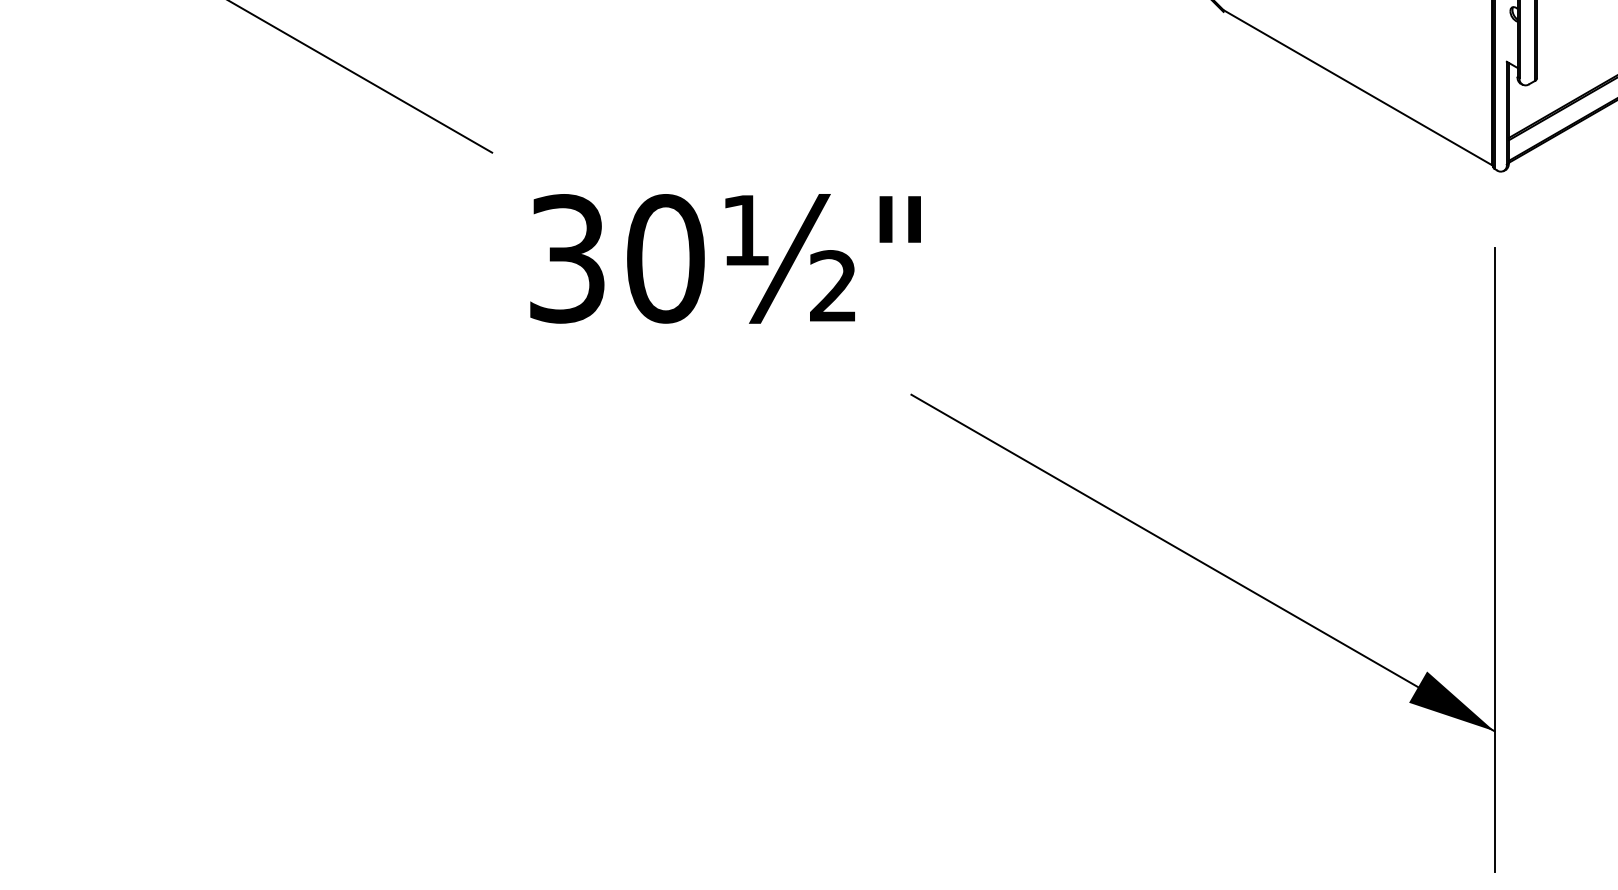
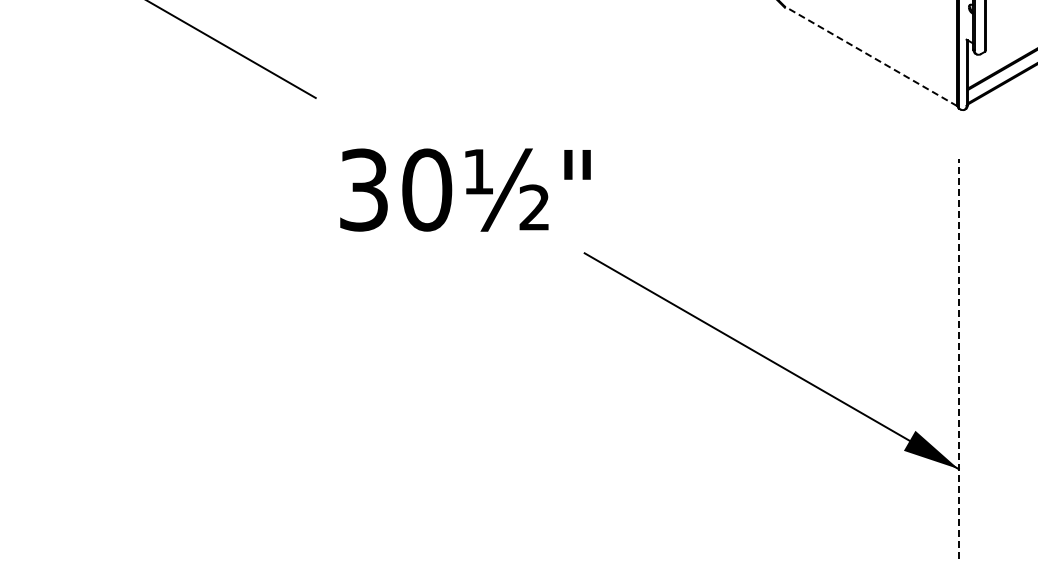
line: (1357, 87) -> (870, 56), solid -> dashed
text: (725, 257) -> (465, 189), moved
line: (1494, 558) -> (958, 358), solid -> dashed

